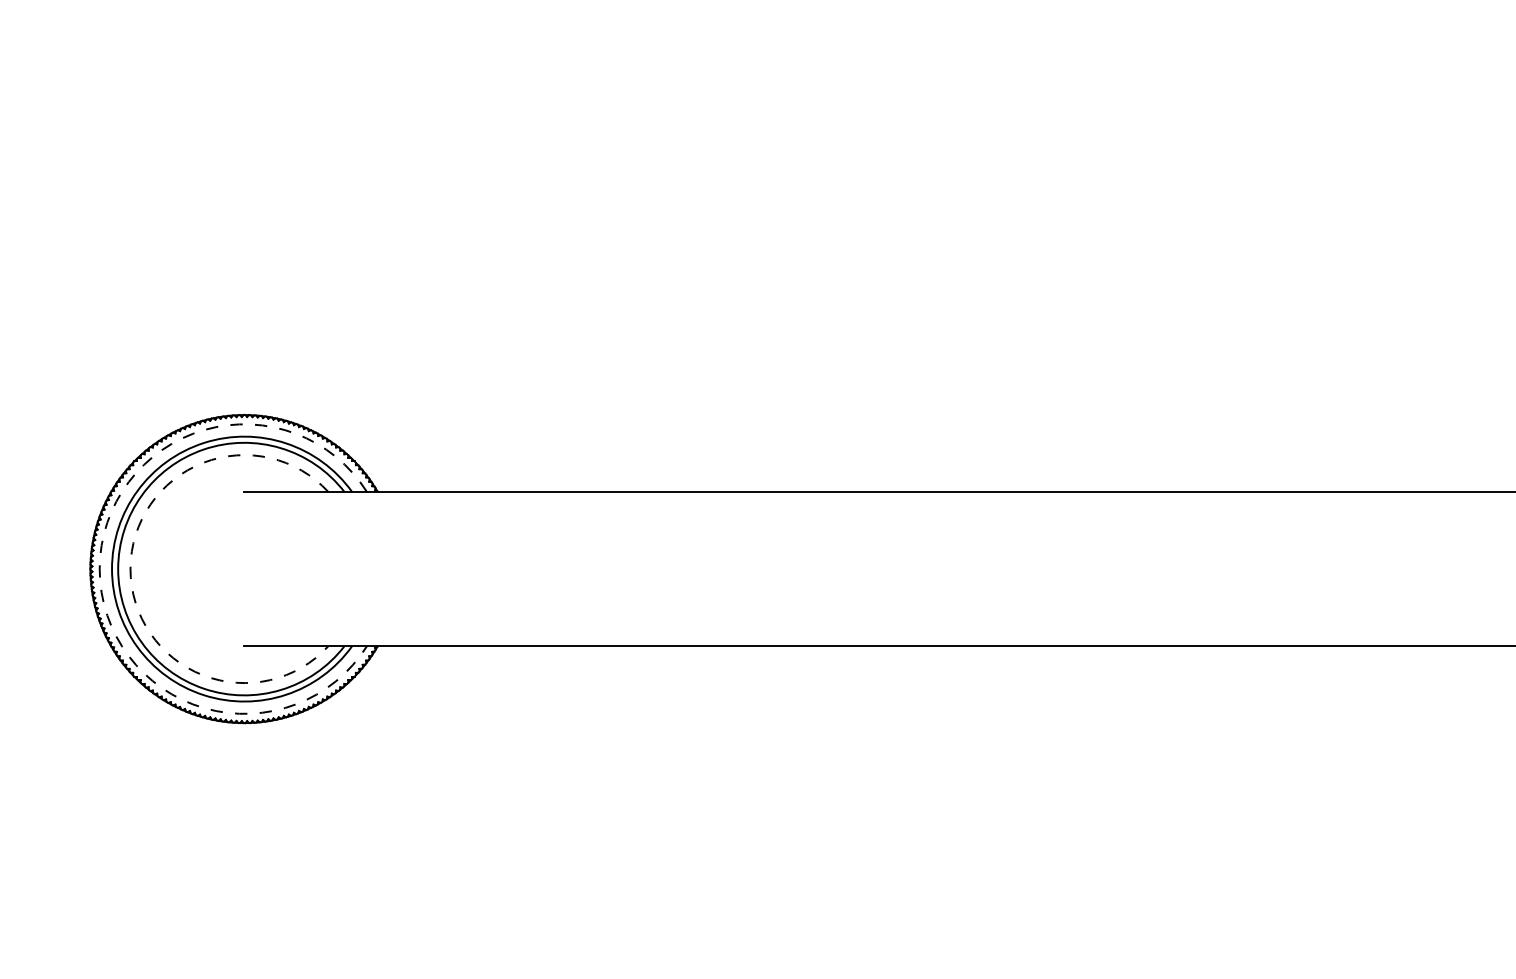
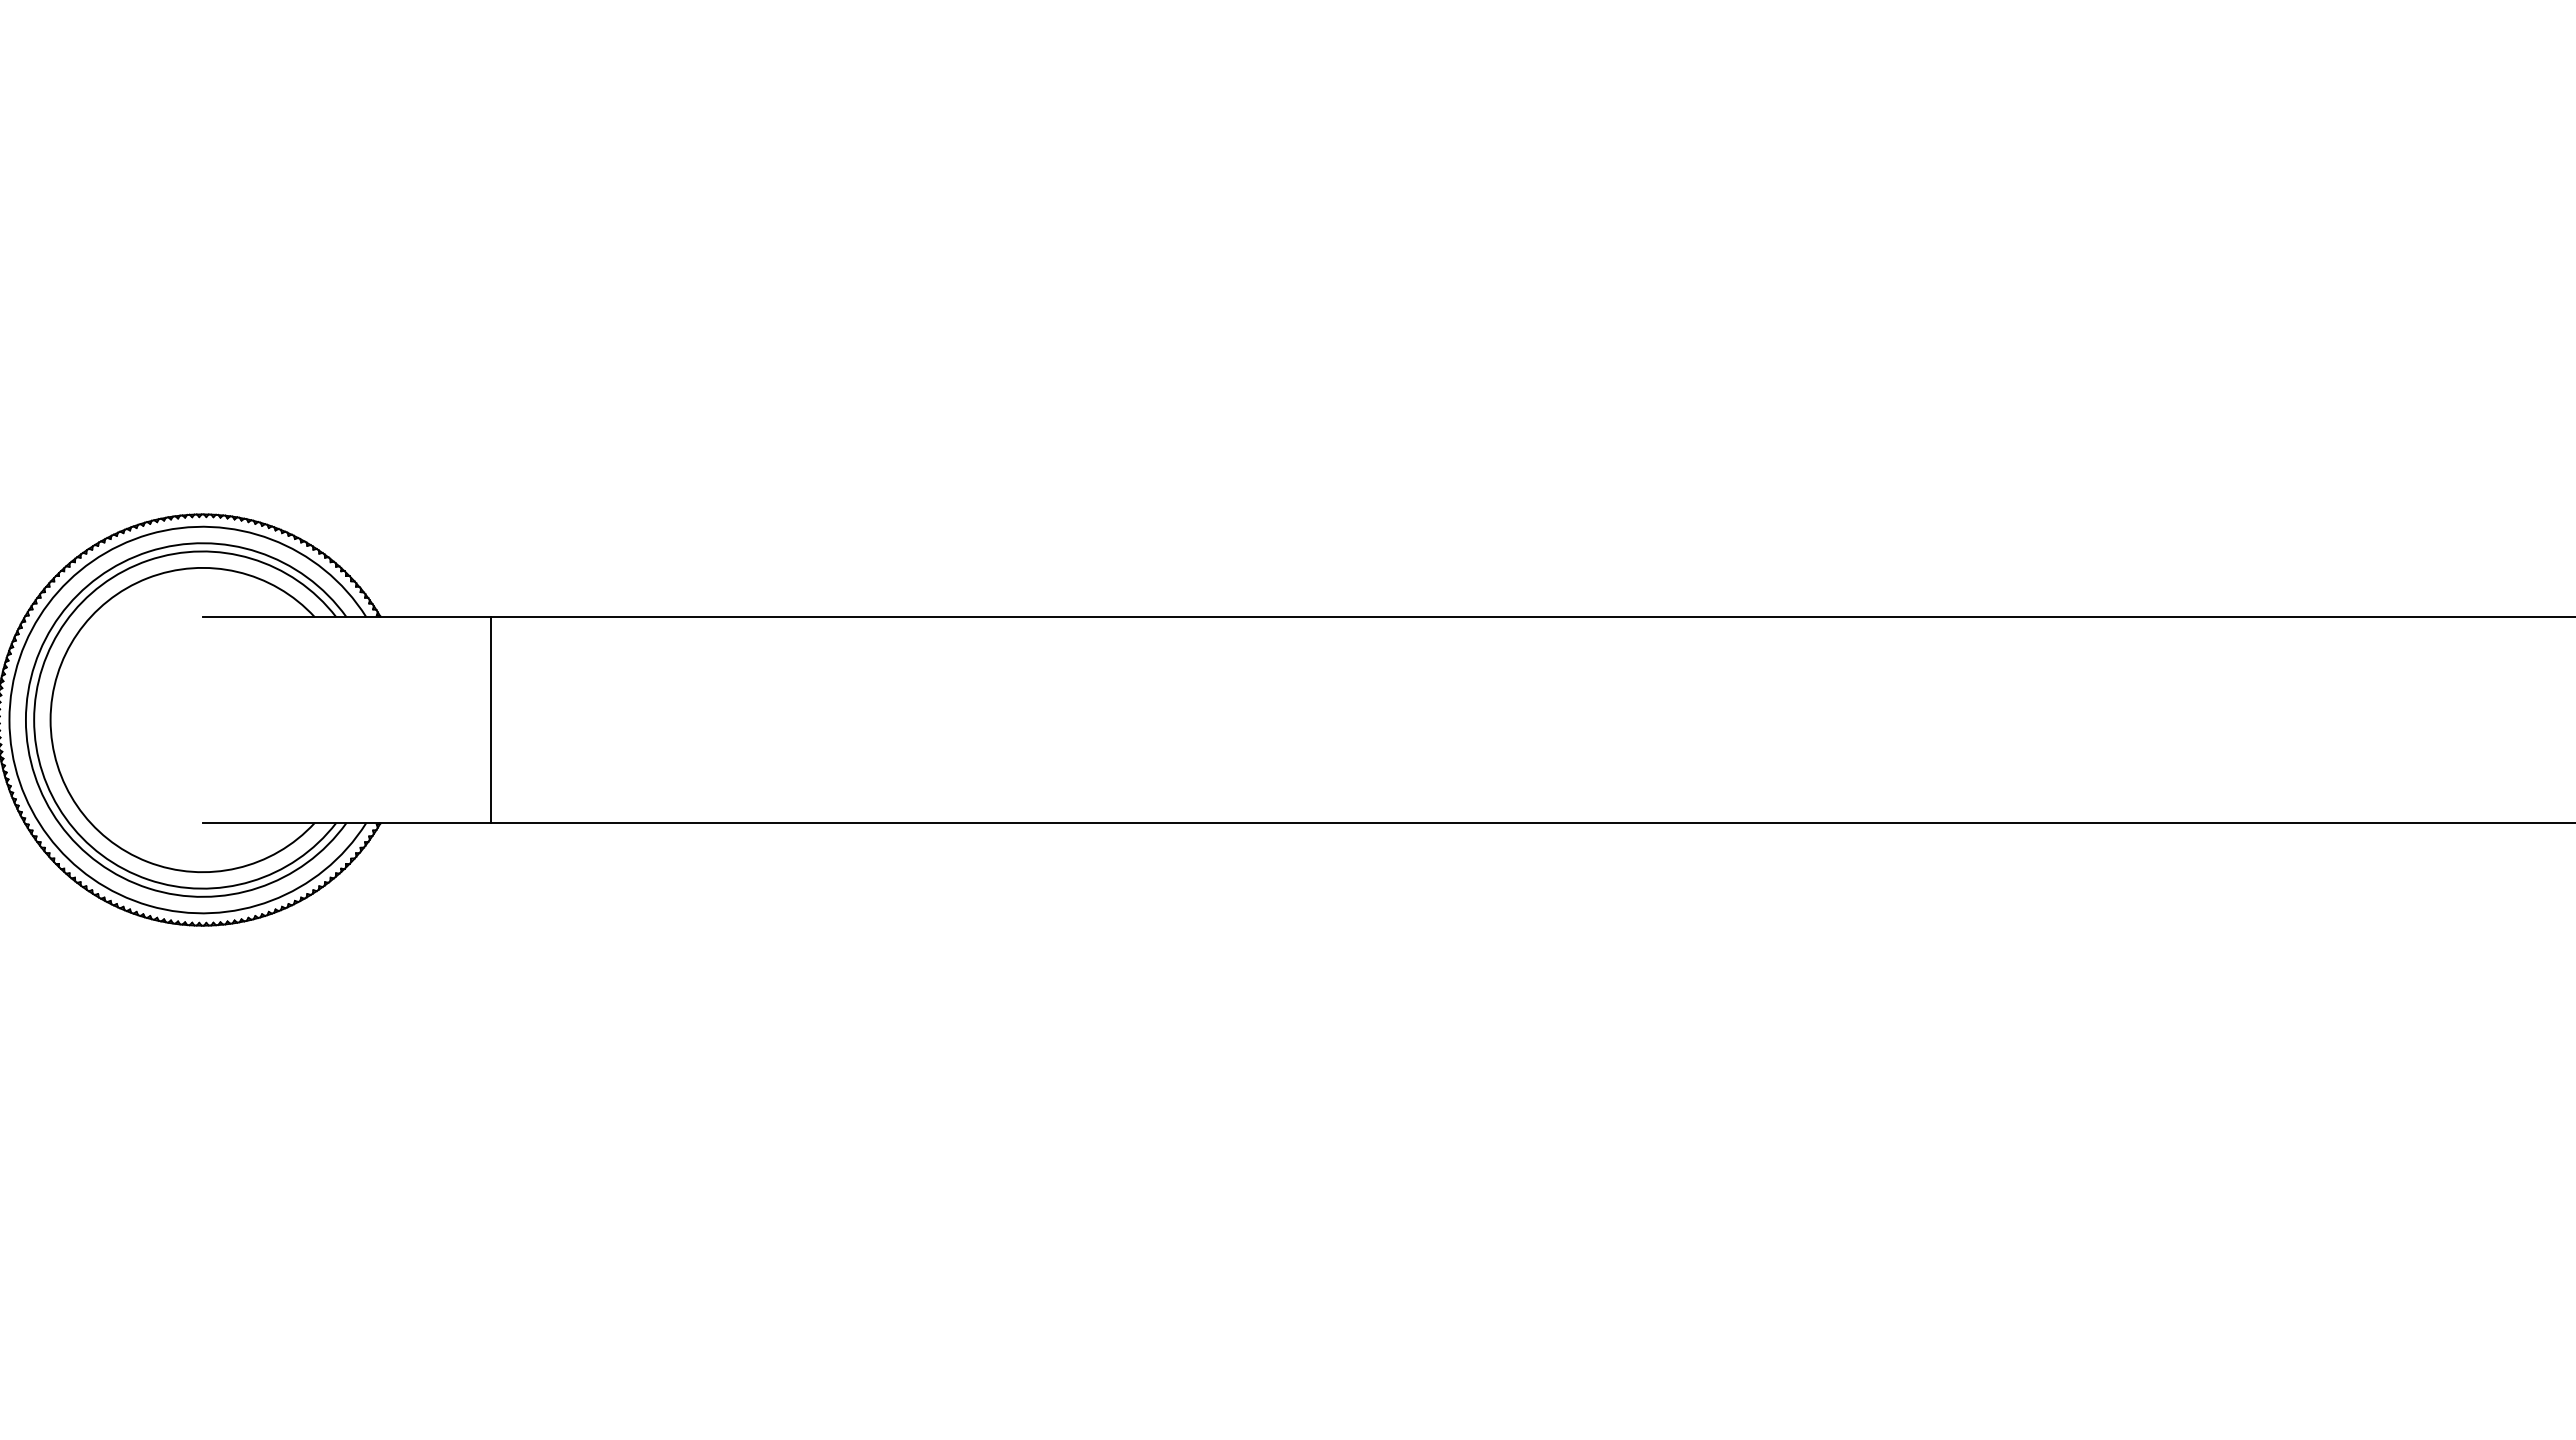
line: (460, 568) -> (490, 719), added
arc: (99, 569) -> (9, 720), dashed -> solid
arc: (130, 569) -> (50, 720), dashed -> solid

